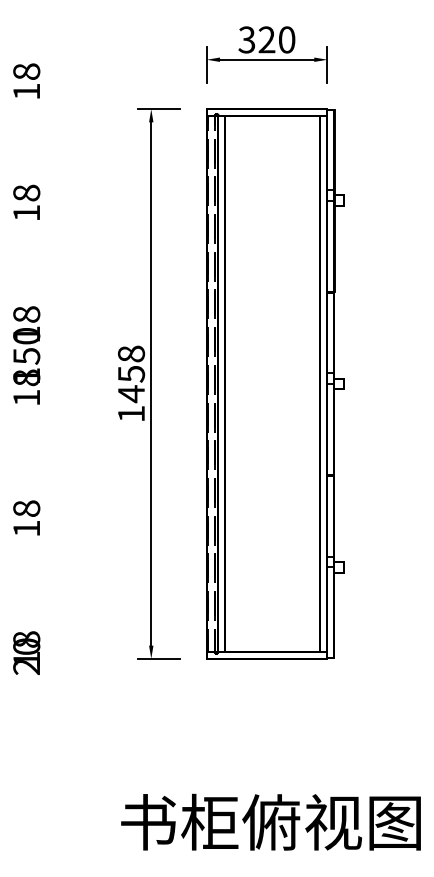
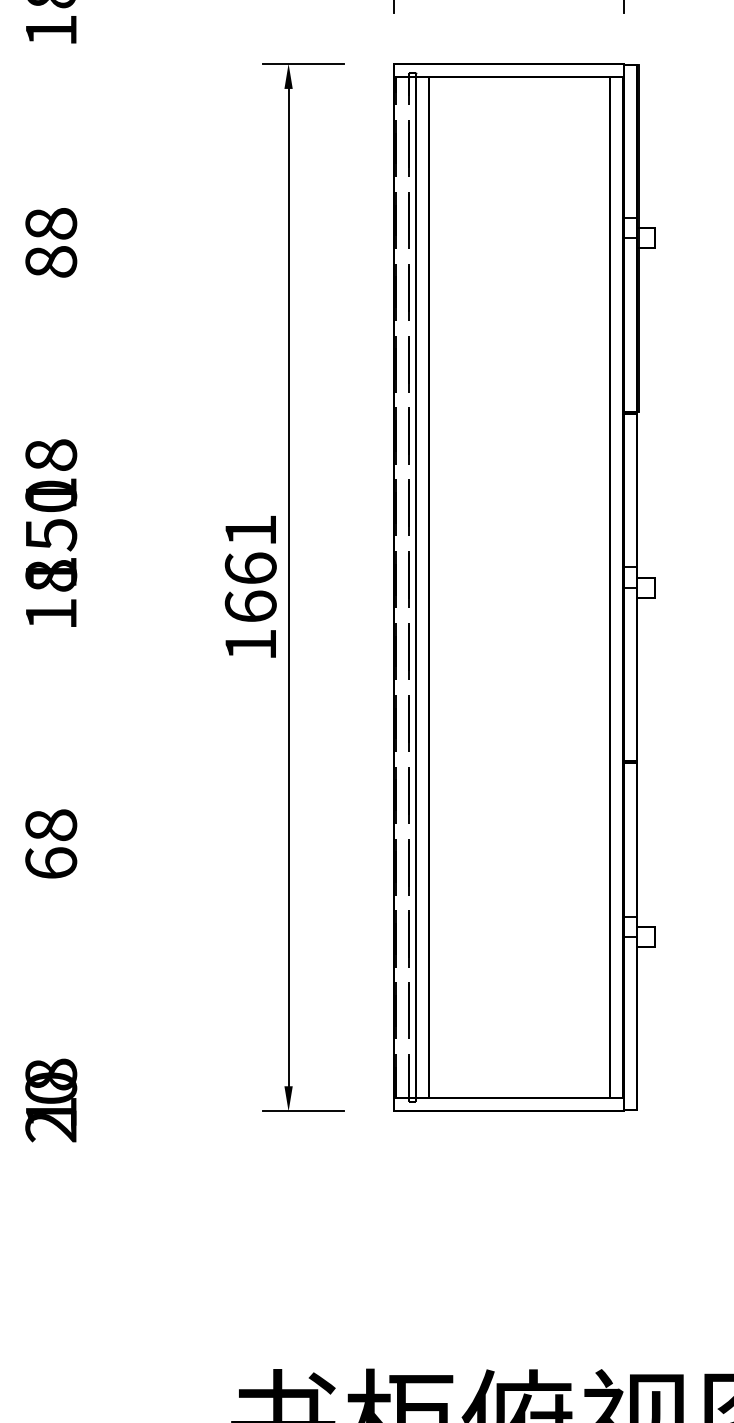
text: (26, 212) -> (50, 260), 18 -> 88
text: (131, 374) -> (250, 569), 1458 -> 1661
text: (26, 528) -> (50, 862), 18 -> 68

